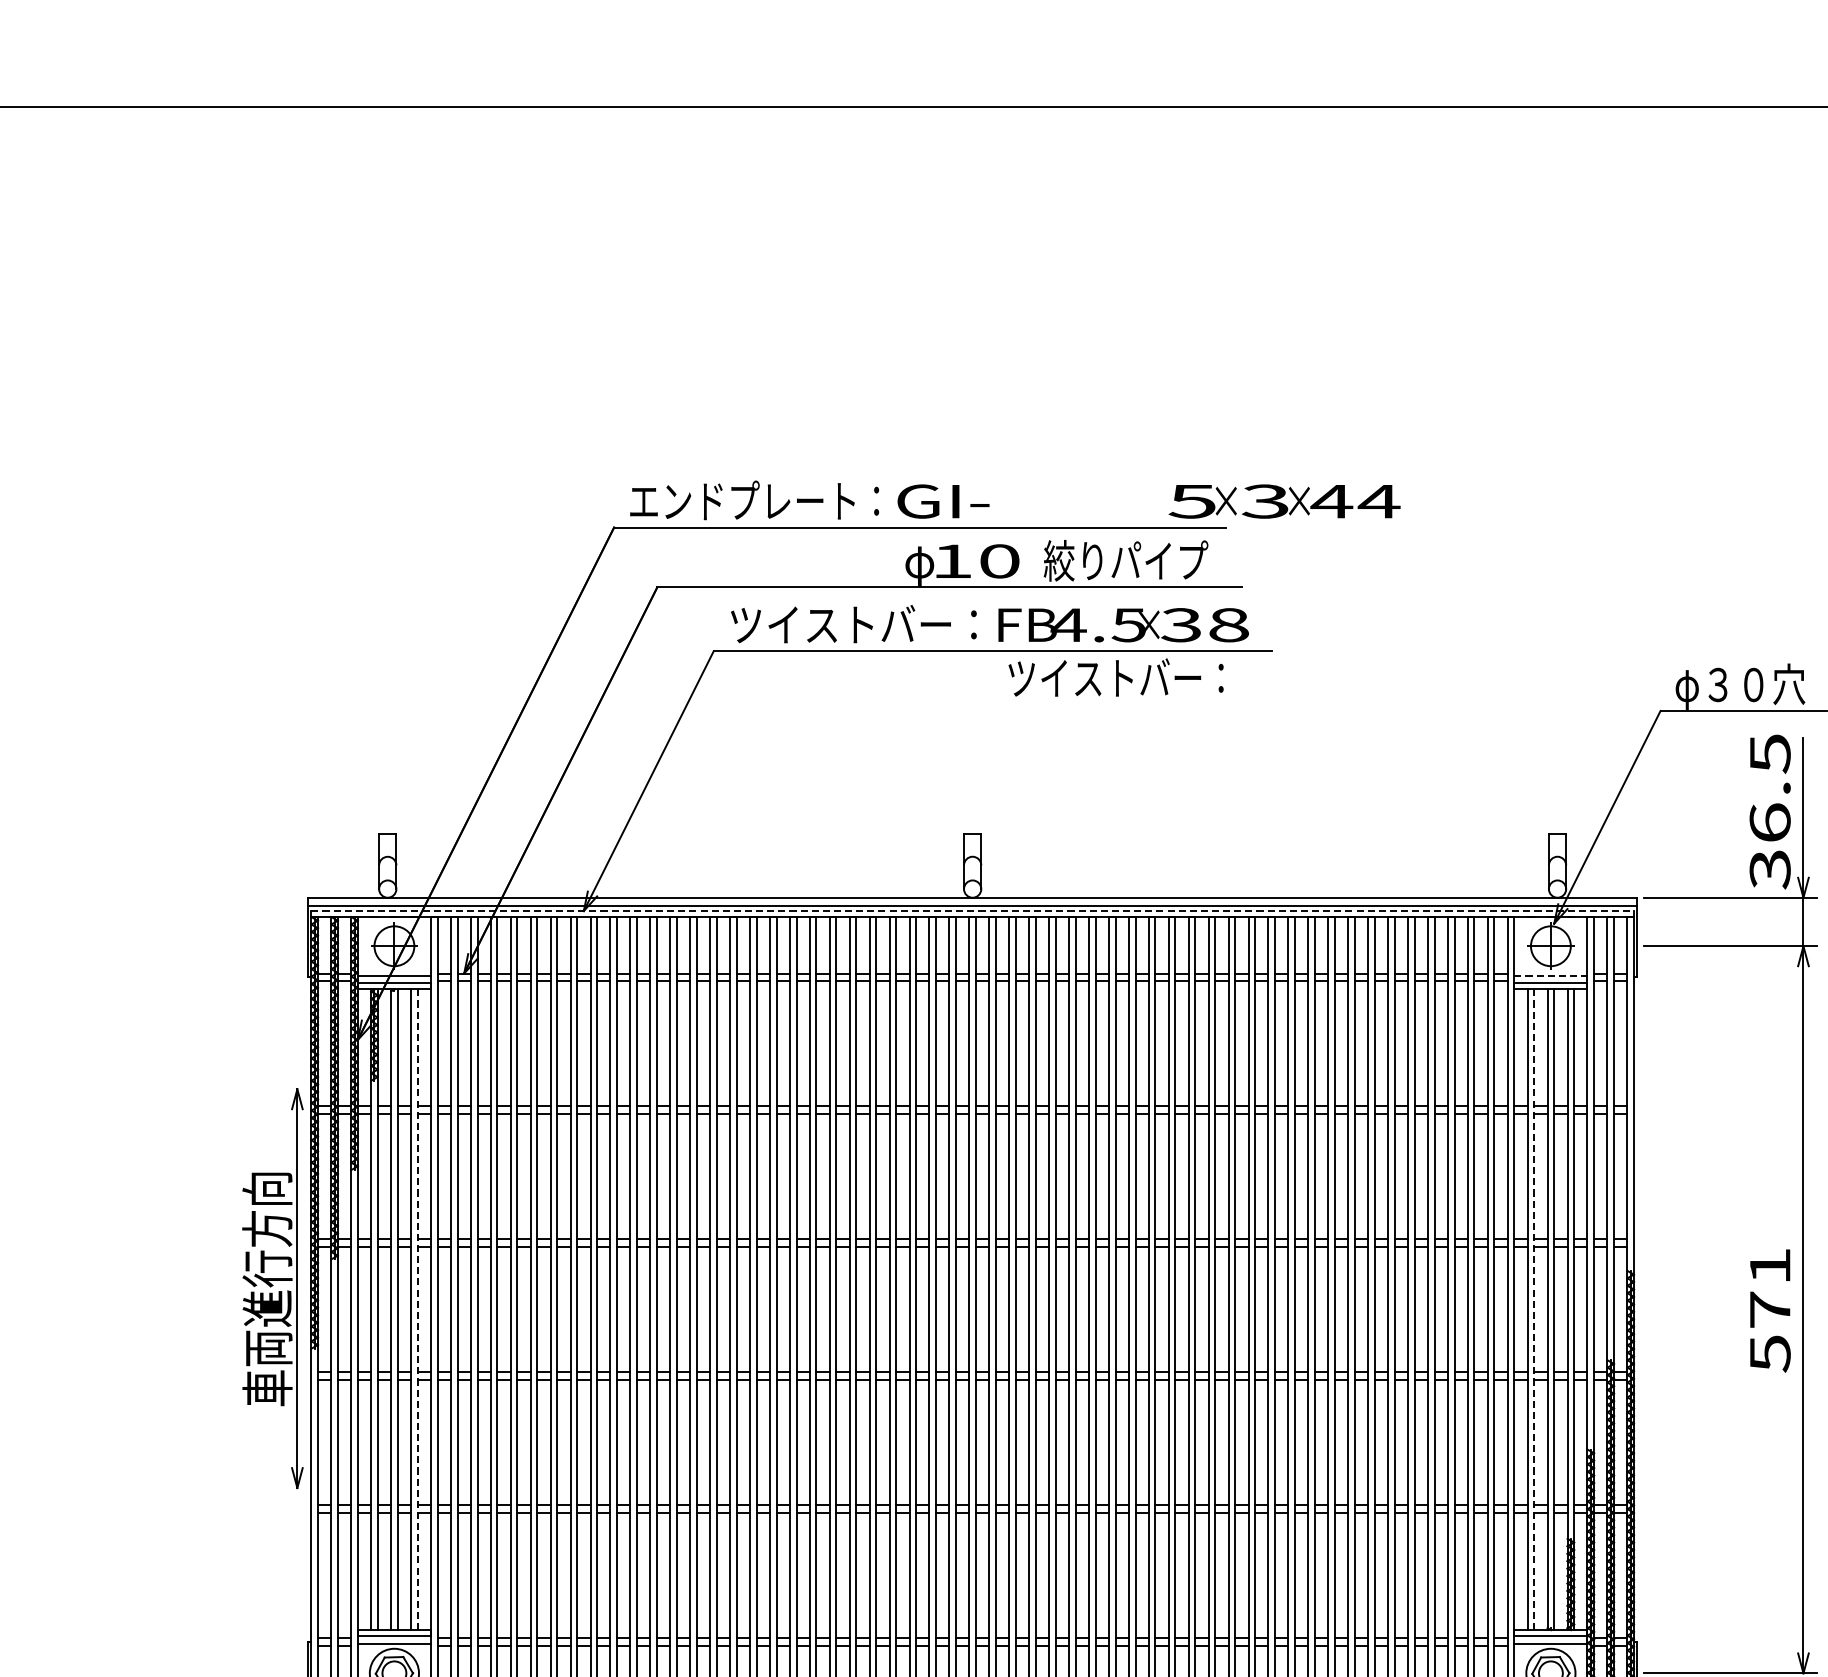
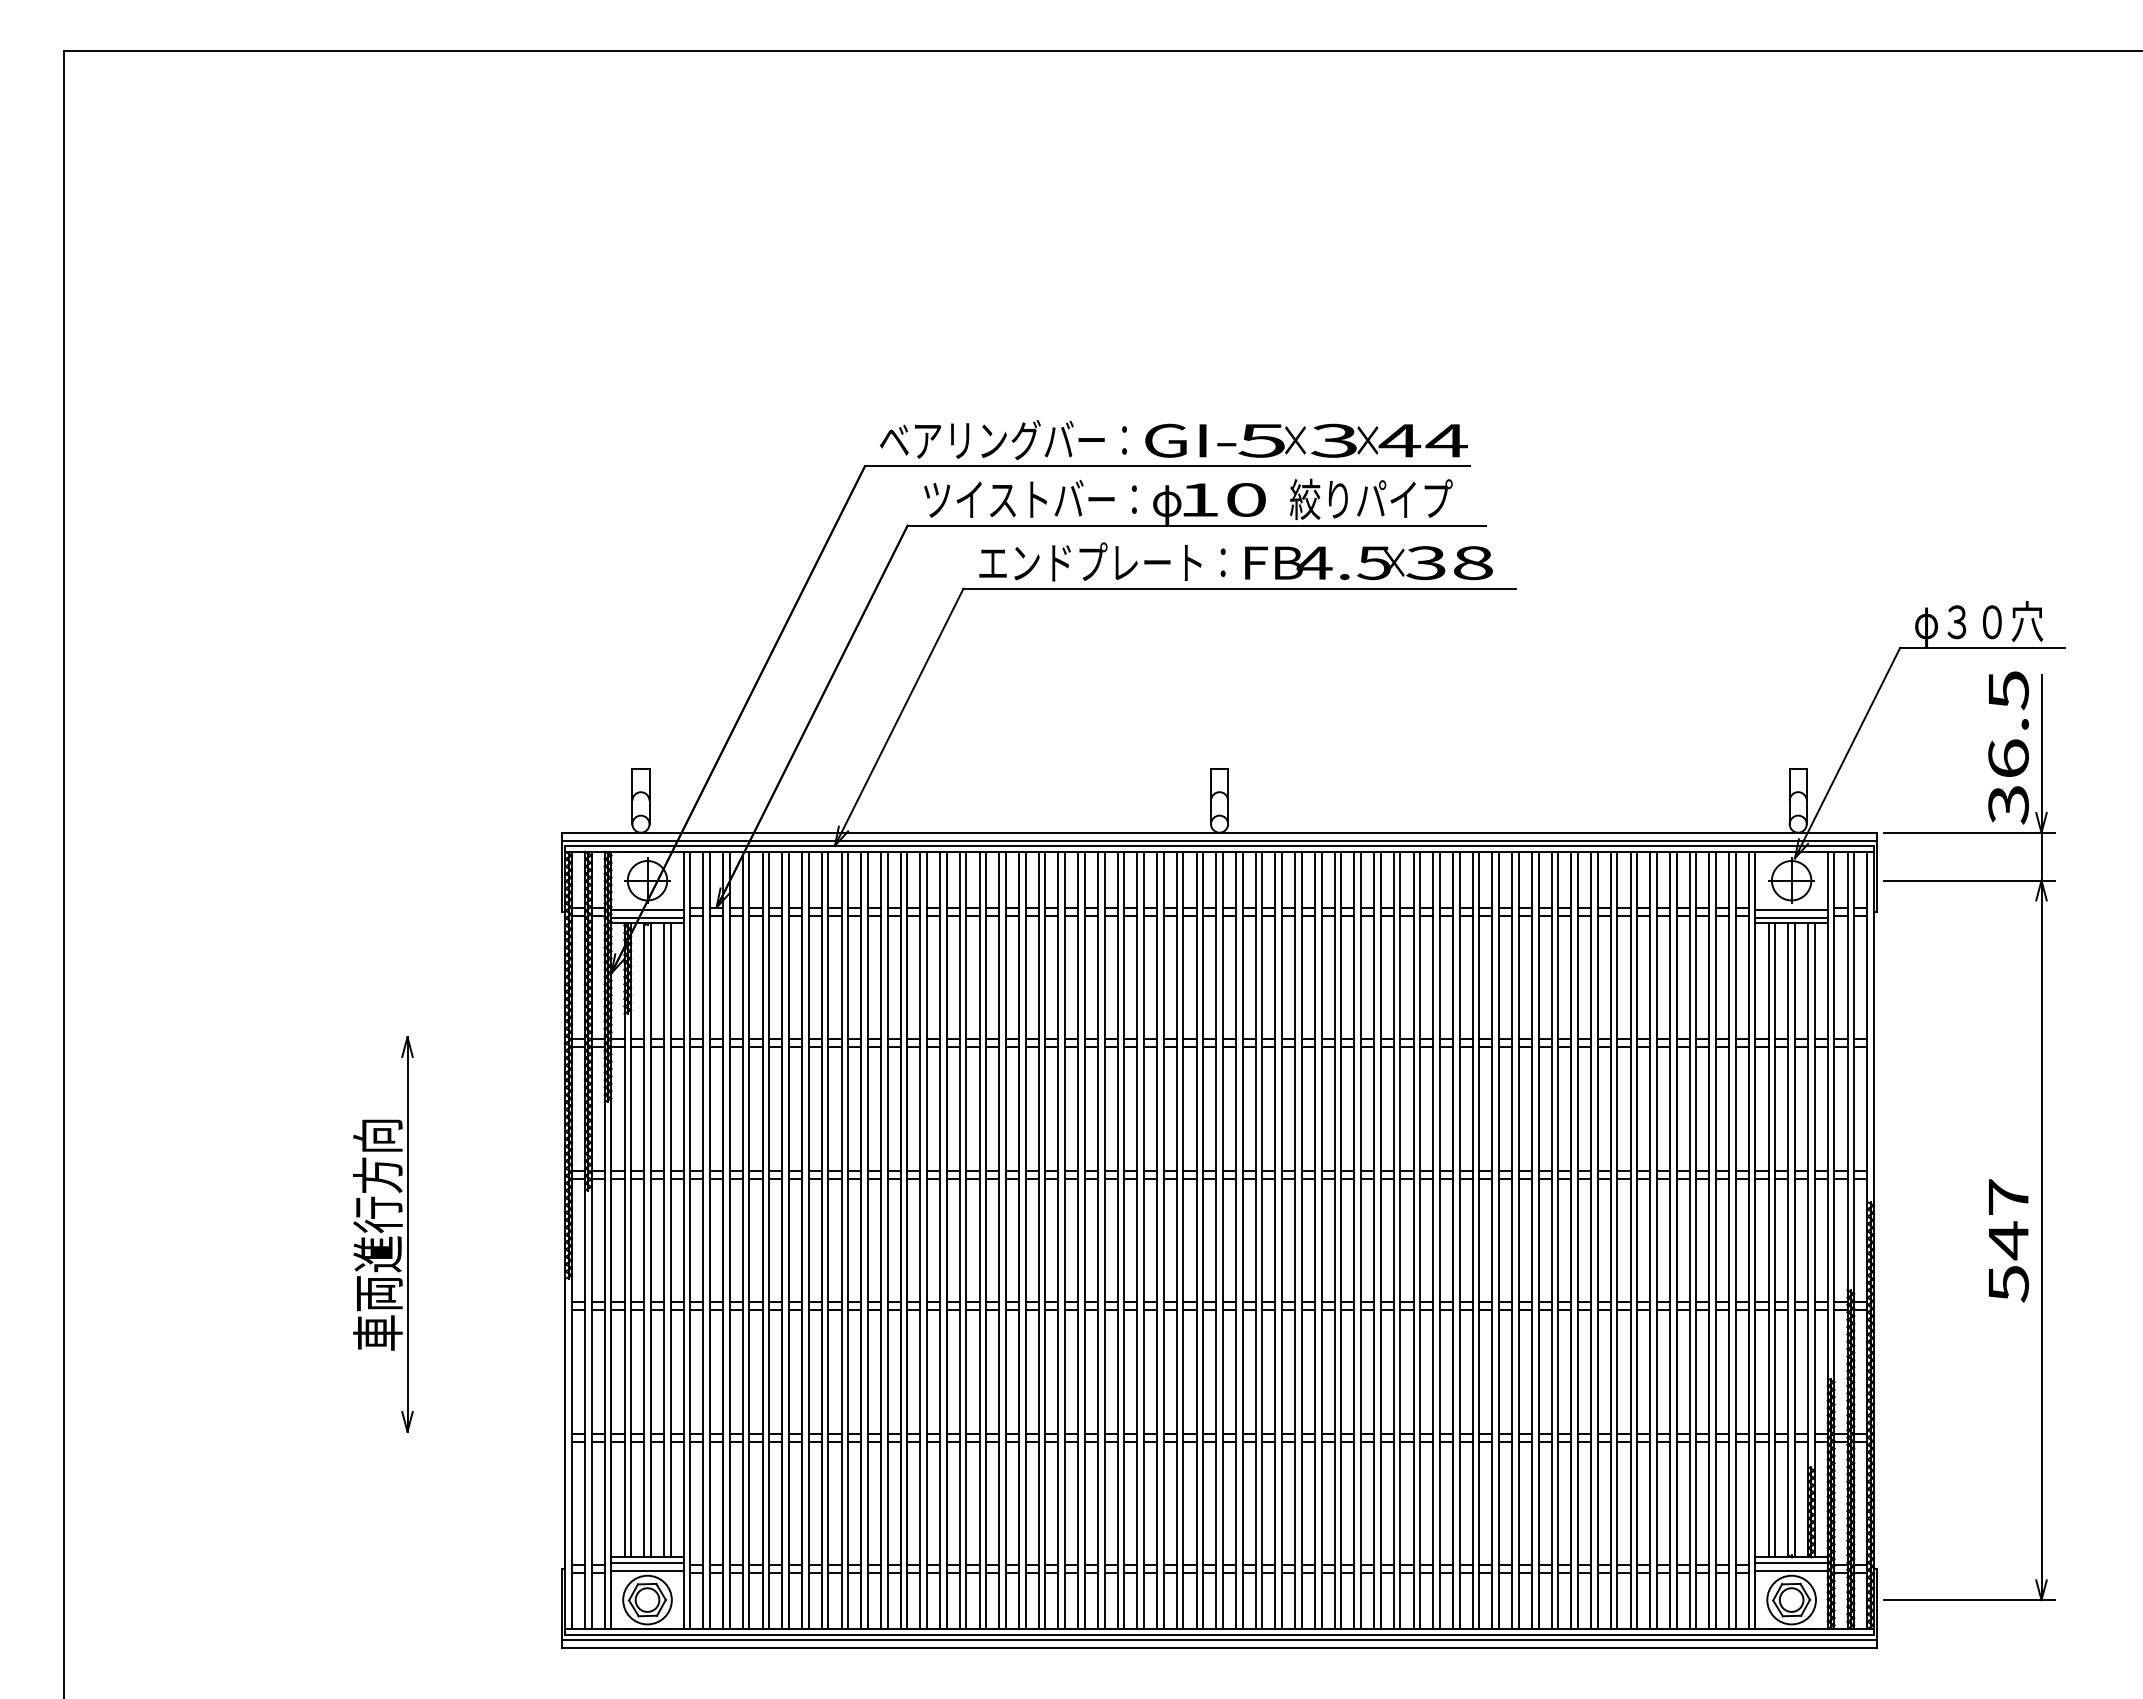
text: (743, 500) -> (992, 439), エンドプレート： -> ベアリングバー：
text: (1283, 501) -> (1352, 440), moved
text: (854, 623) -> (1102, 561), ツイストバー： -> エンドプレート：
text: (1116, 677) -> (1030, 498), moved
line: (973, 910) -> (1220, 845), dashed -> solid
line: (1551, 975) -> (1792, 909), dashed -> solid
part: (273, 1288) -> (383, 1234), moved
text: (1770, 1288) -> (2008, 1219), 571 -> 547
line: (417, 1309) -> (670, 1240), dashed -> solid
line: (1534, 1309) -> (1775, 1240), dashed -> solid

